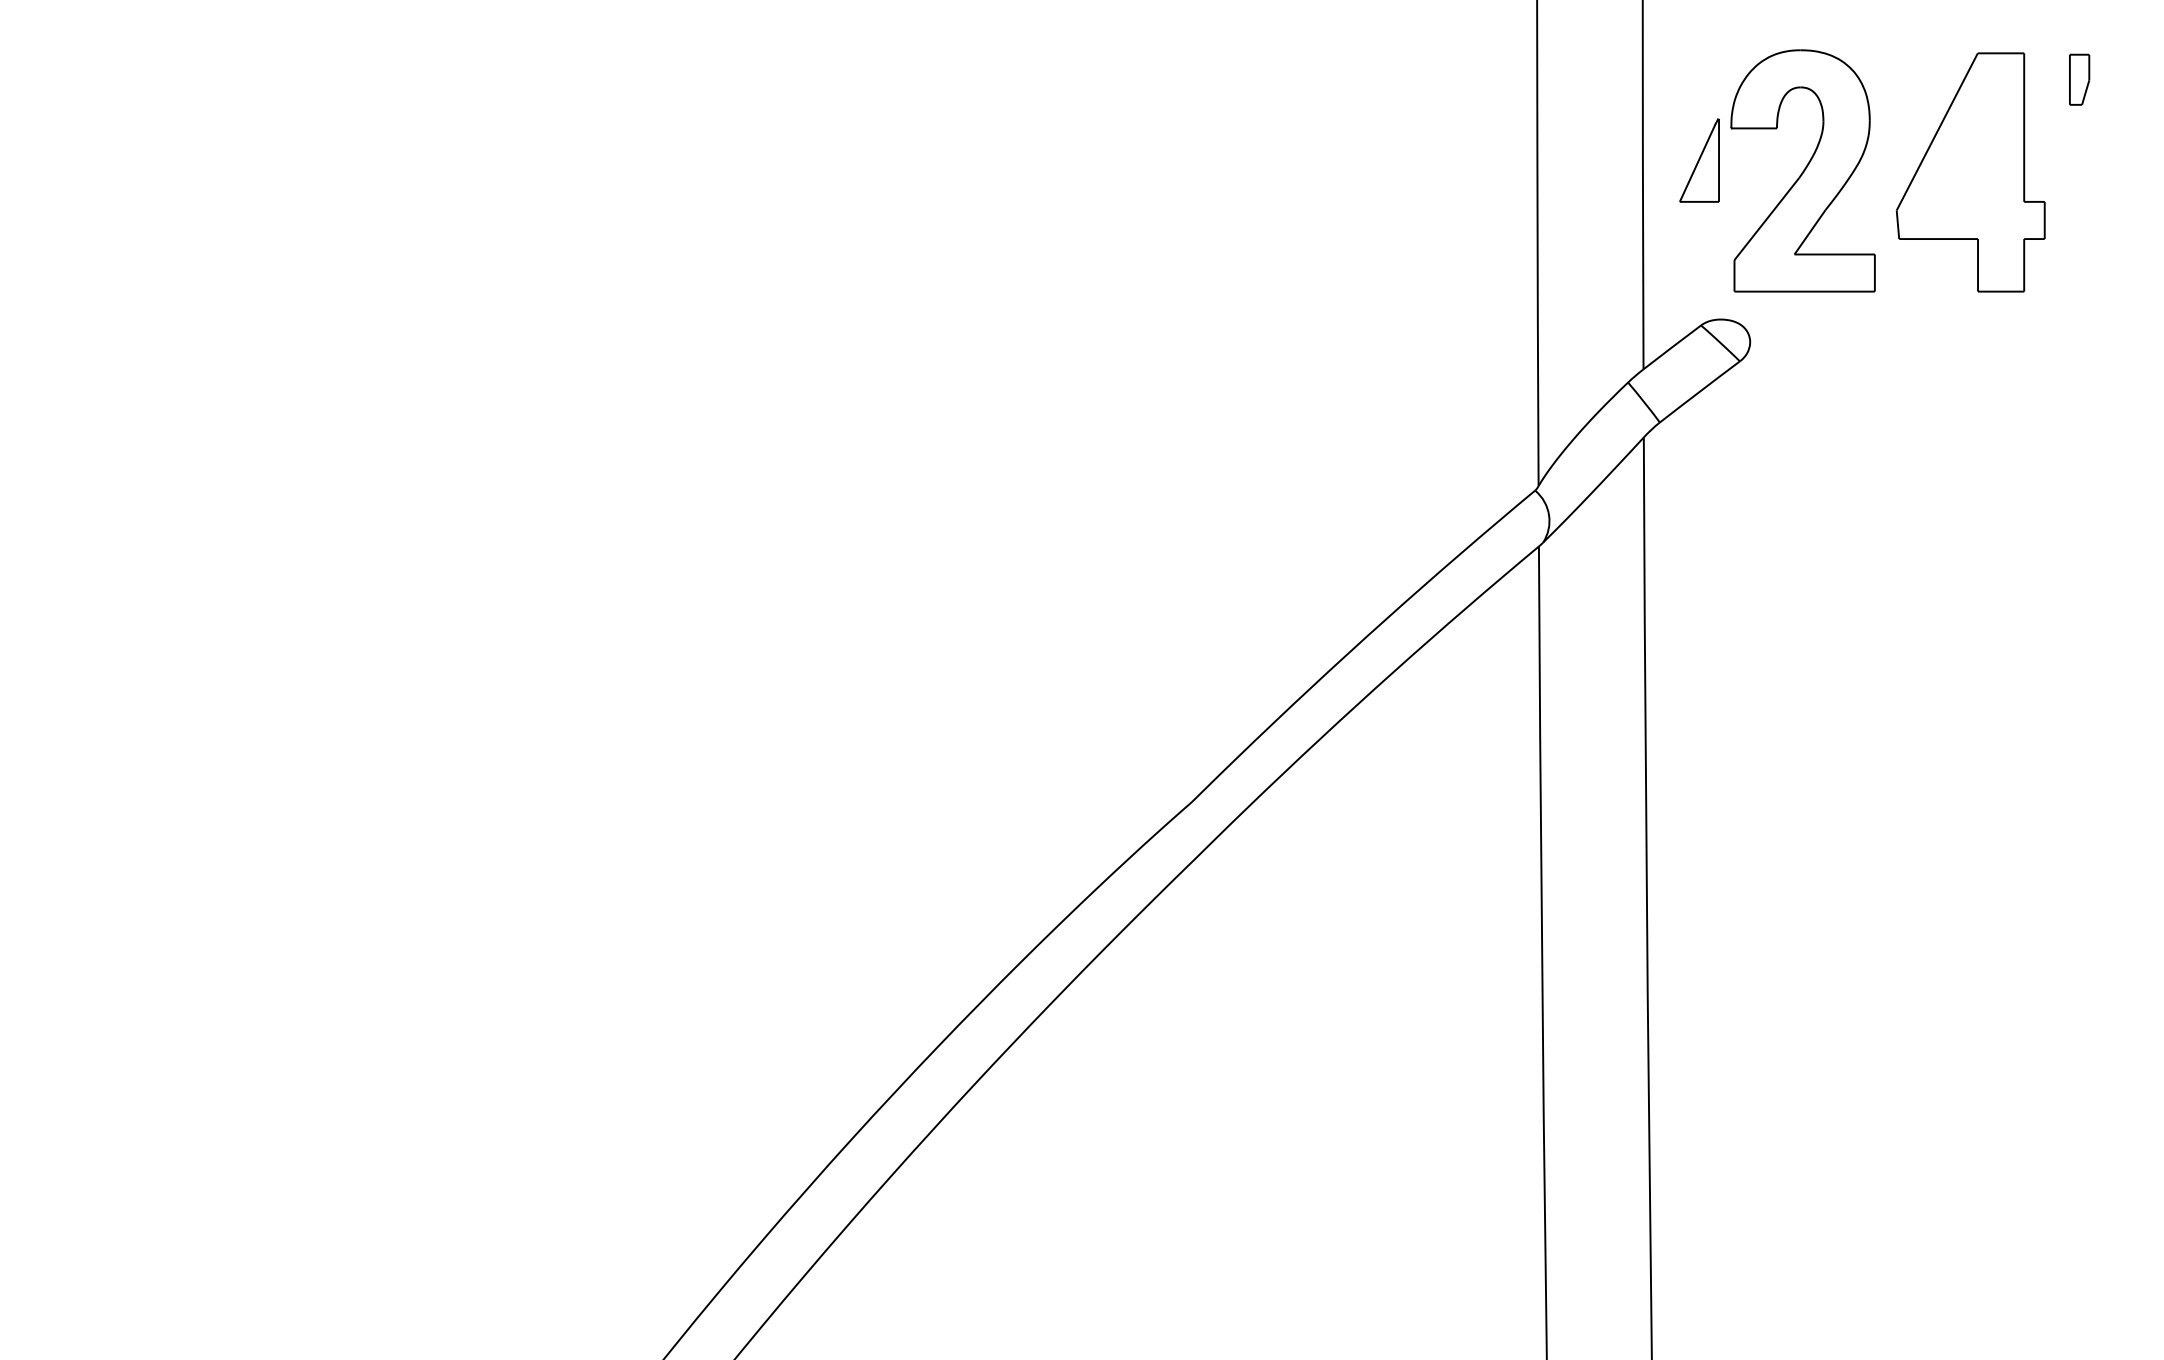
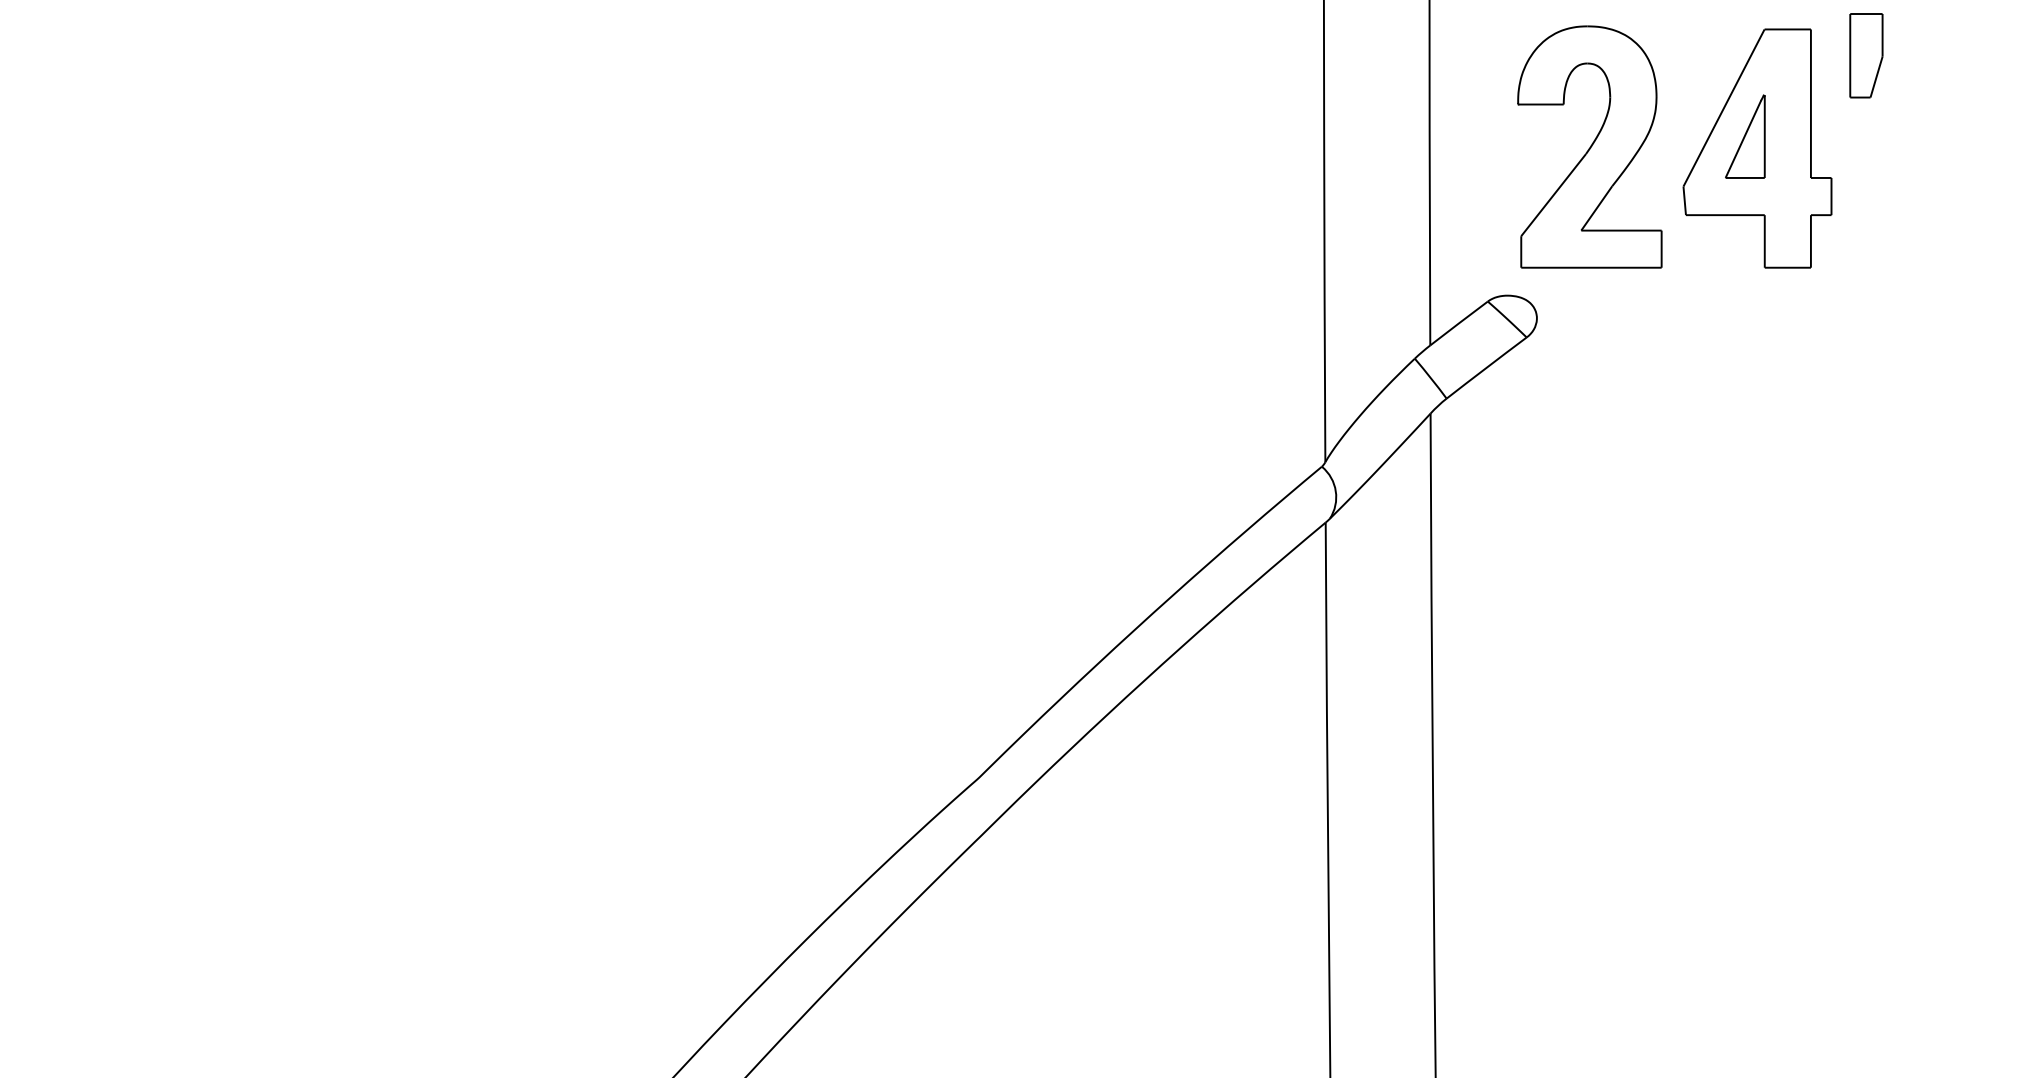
part: (2079, 79) -> (1866, 55), size x1.67
part: (1699, 160) -> (1745, 136), moved

